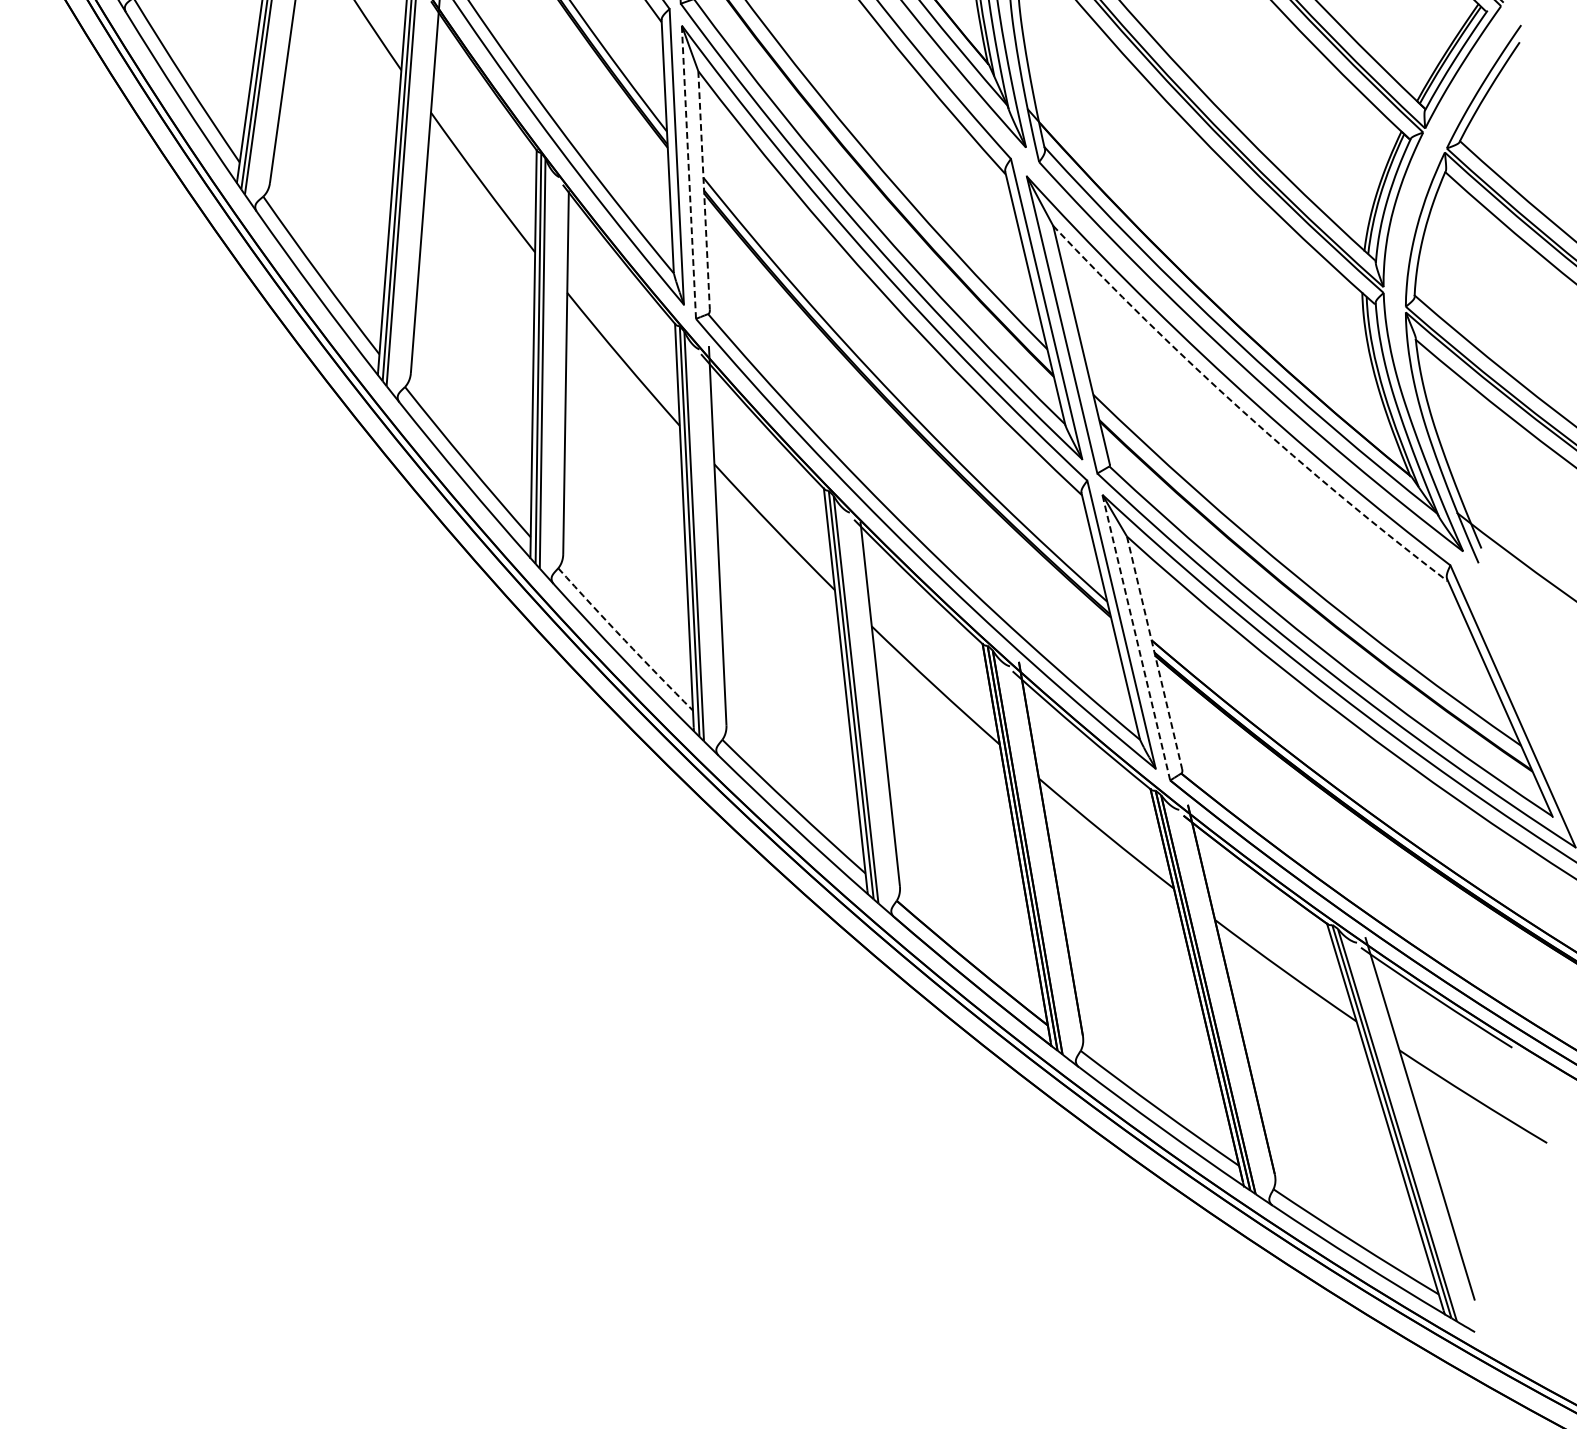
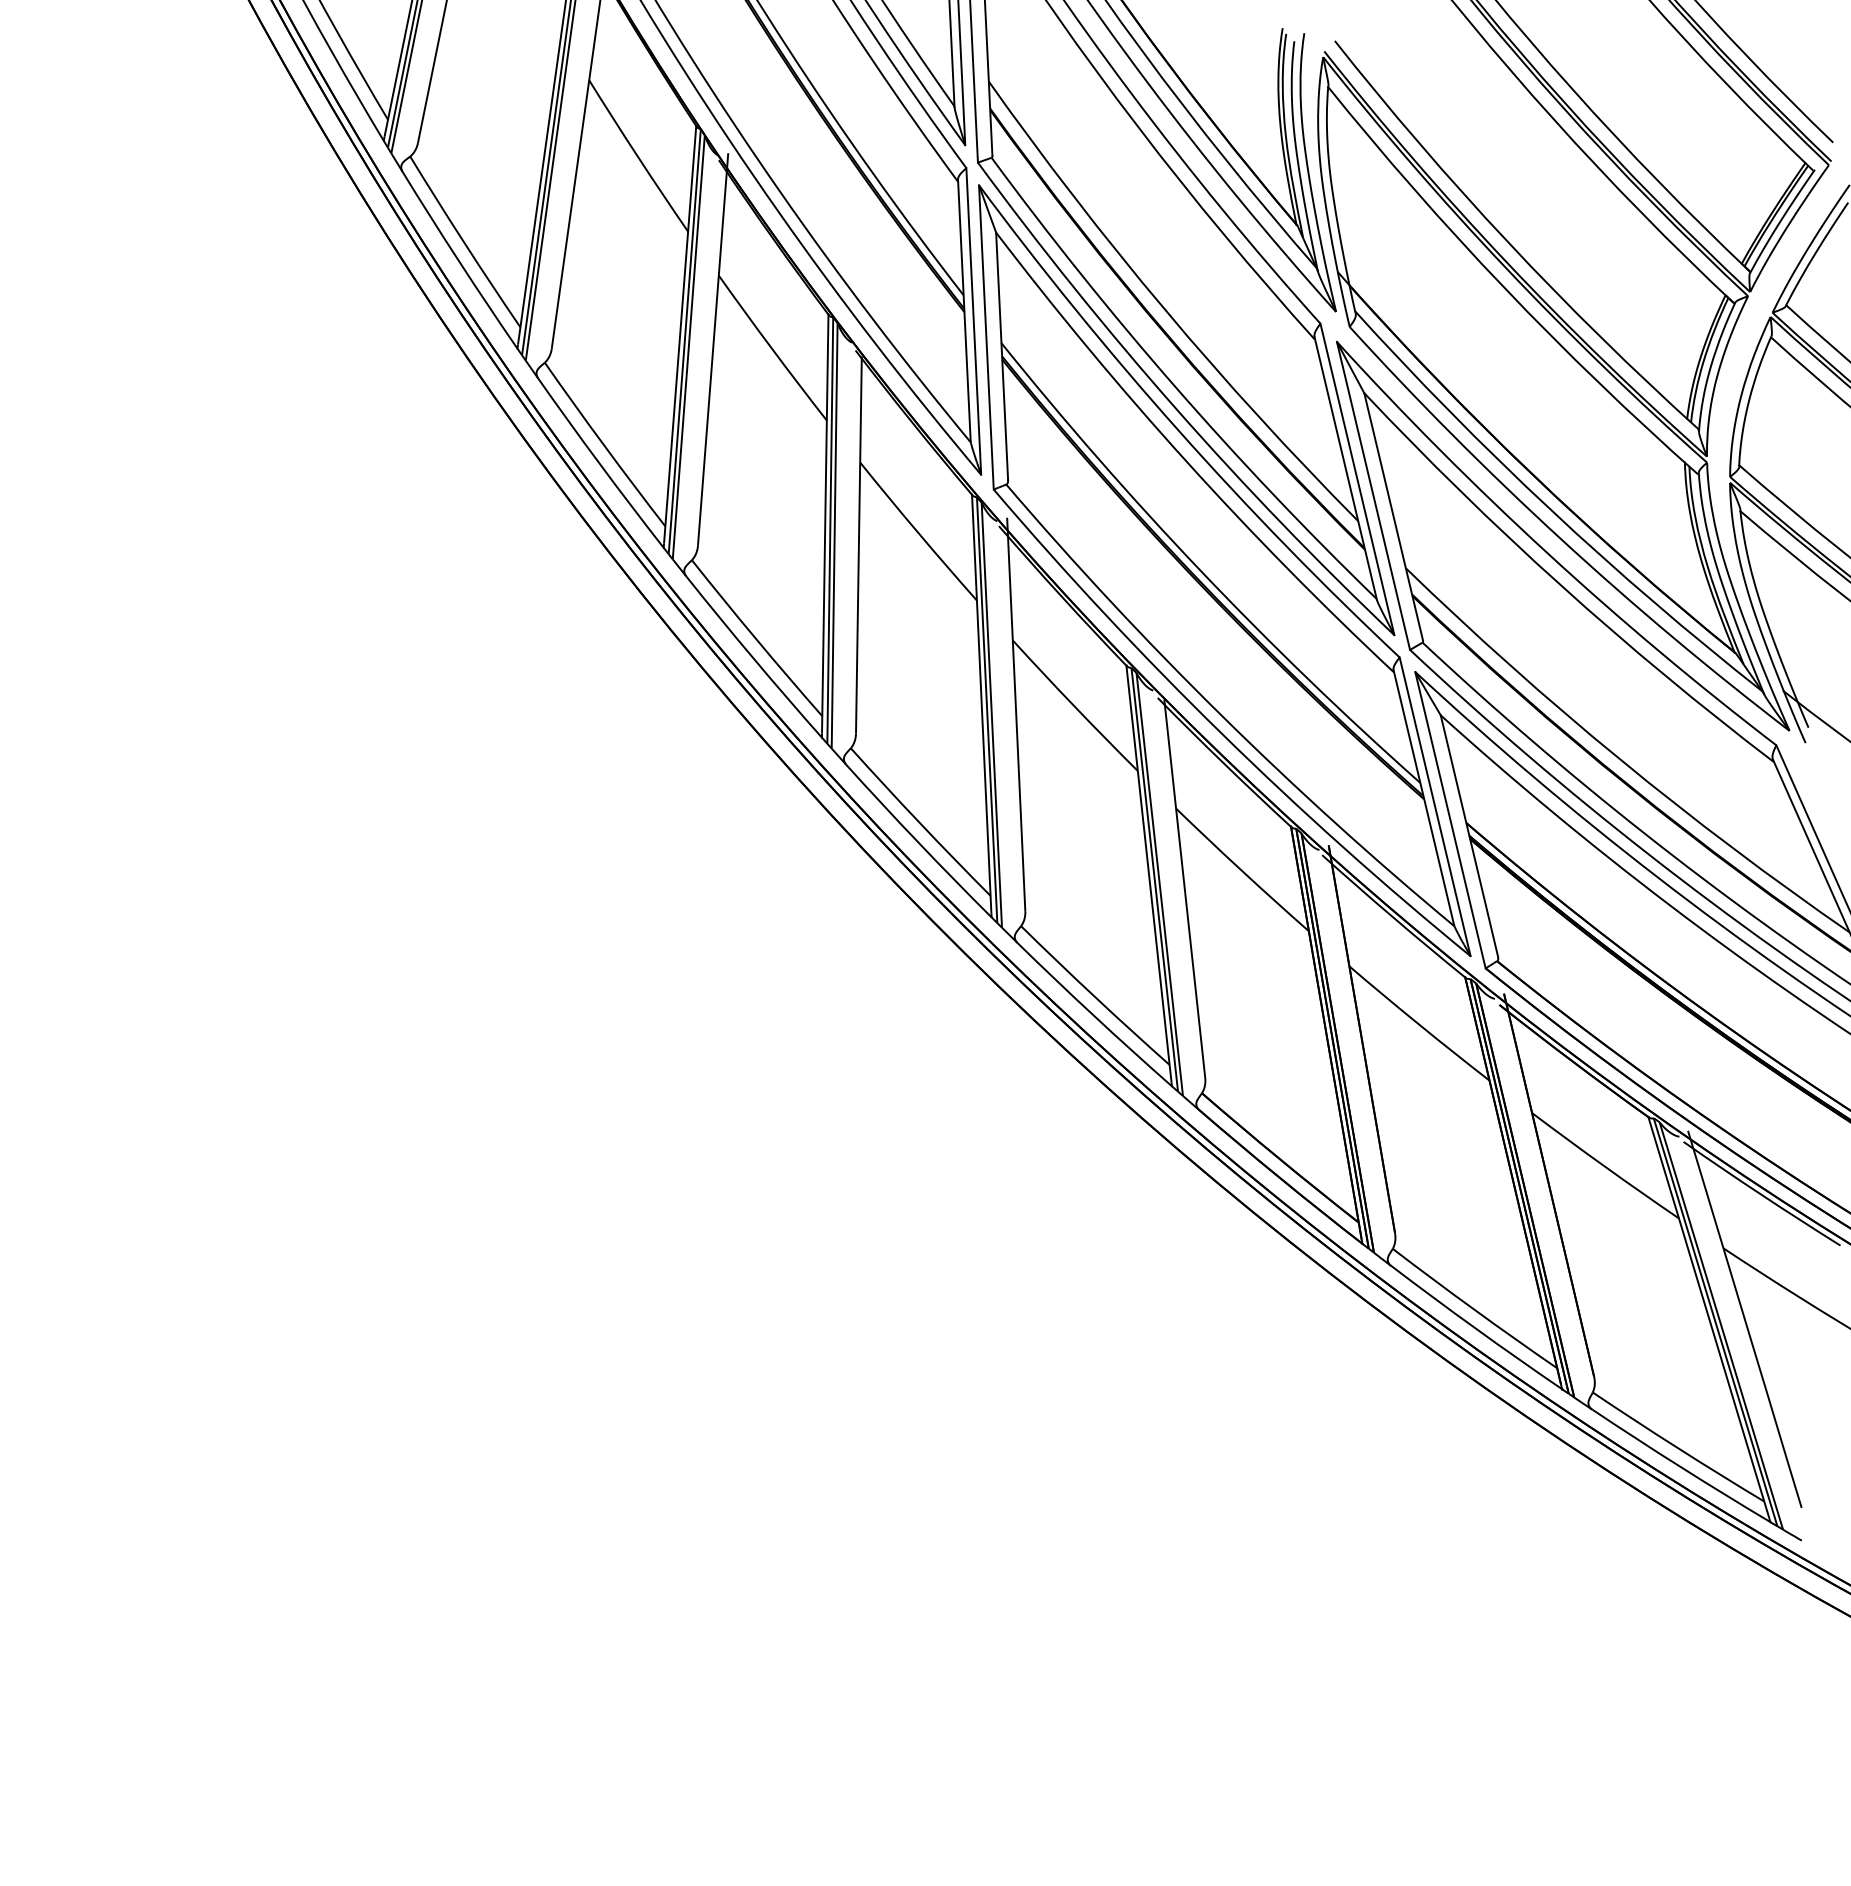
line: (689, 171) -> (986, 336), dashed -> solid
line: (704, 190) -> (1002, 356), dashed -> solid
arc: (1243, 411) -> (1561, 585), dashed -> solid
line: (1136, 636) -> (1450, 819), dashed -> solid
arc: (624, 639) -> (919, 822), dashed -> solid
line: (1154, 652) -> (1469, 835), dashed -> solid

